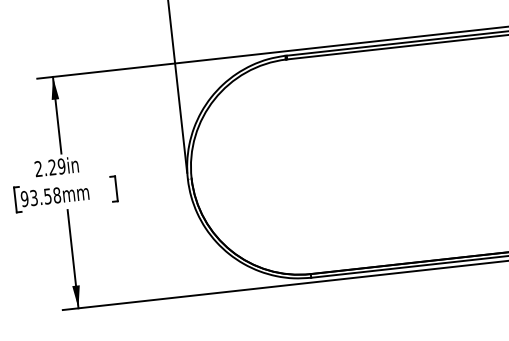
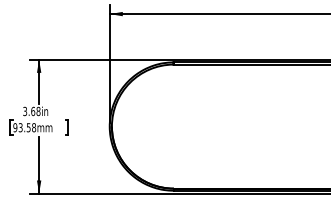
text: (49, 167) -> (31, 111), 2.29in -> 3.68in

